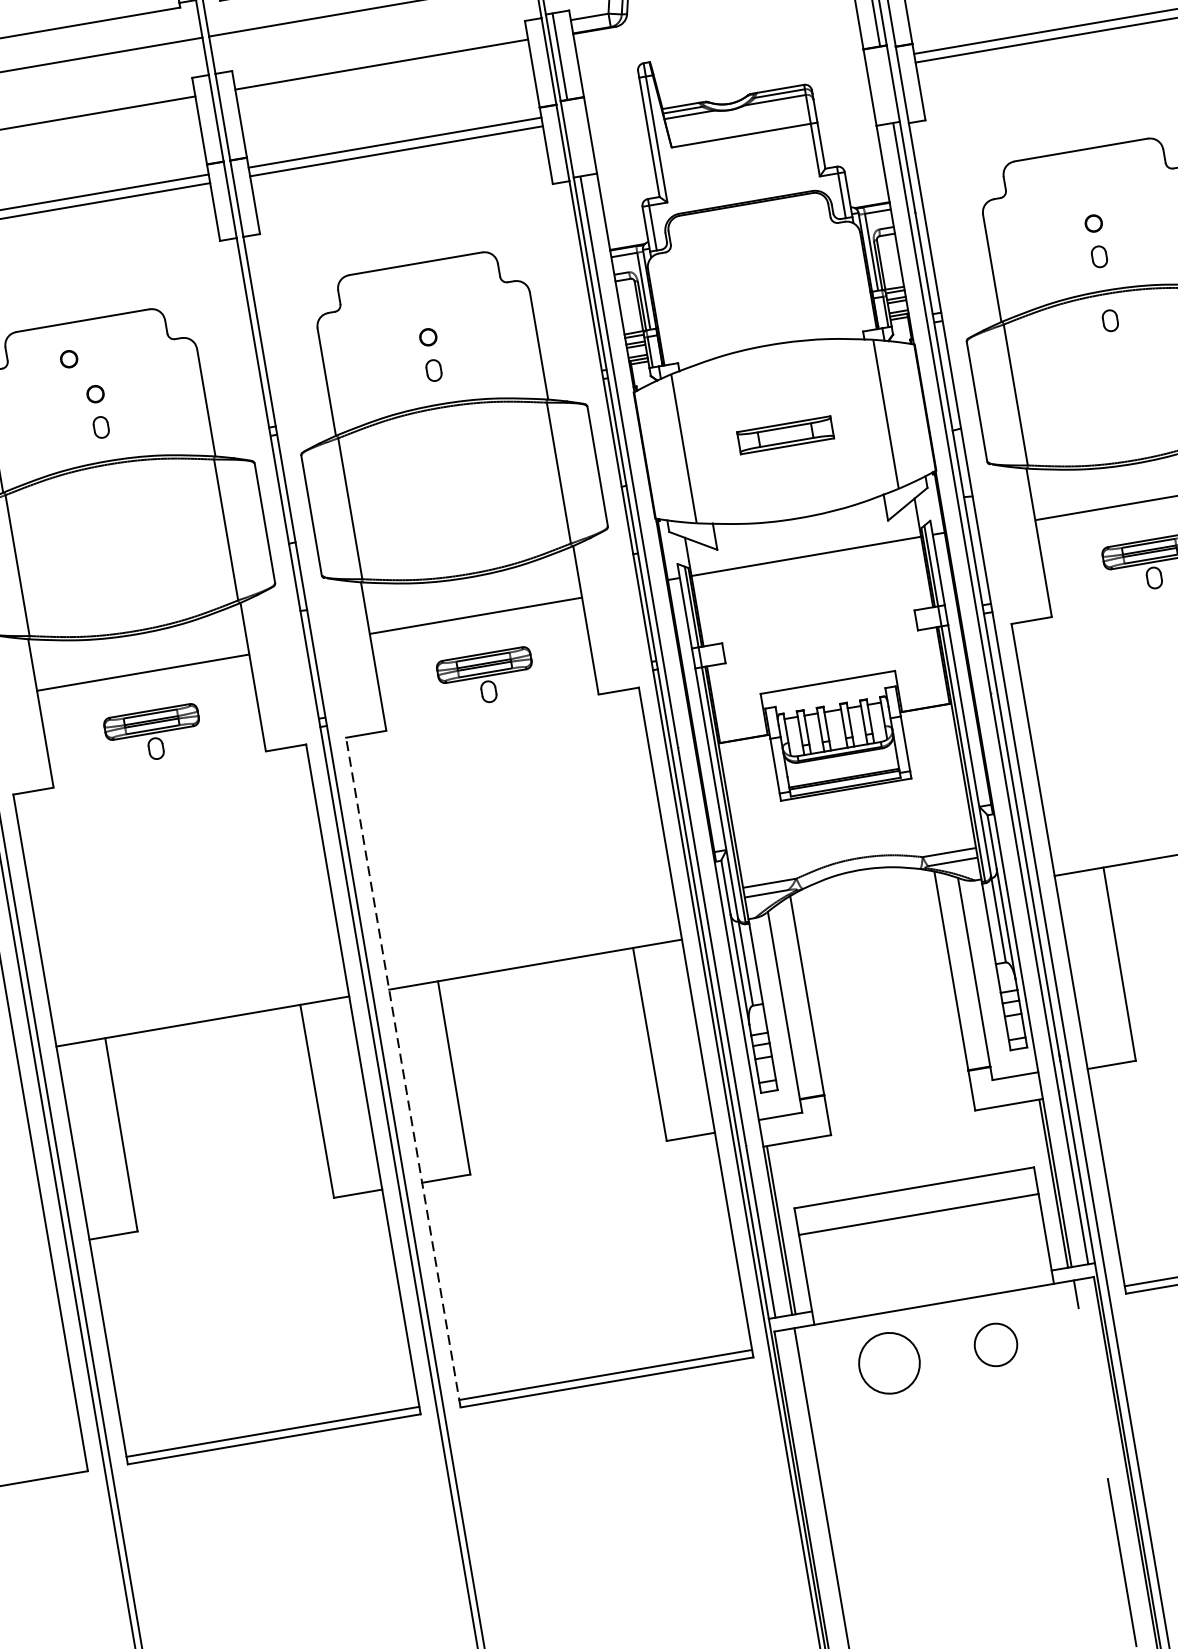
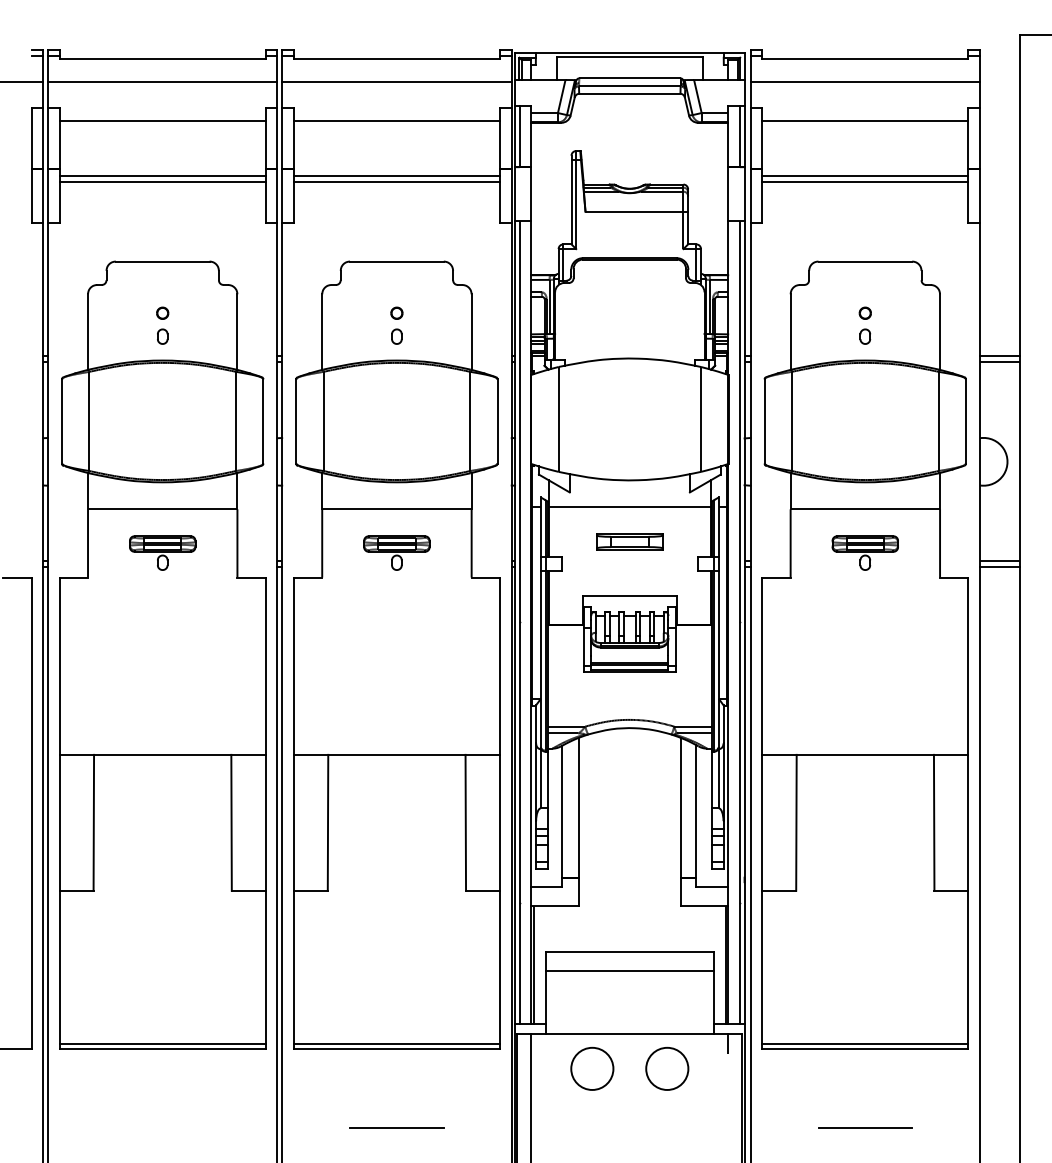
part: (1110, 320) -> (865, 381), removed
part: (68, 358) -> (148, 285), removed
part: (785, 434) -> (629, 541), moved
line: (402, 1073) -> (293, 813), dashed -> solid
circle: (996, 1344) -> (667, 1068), size x1.43
line: (625, 1495) -> (396, 1128), added

